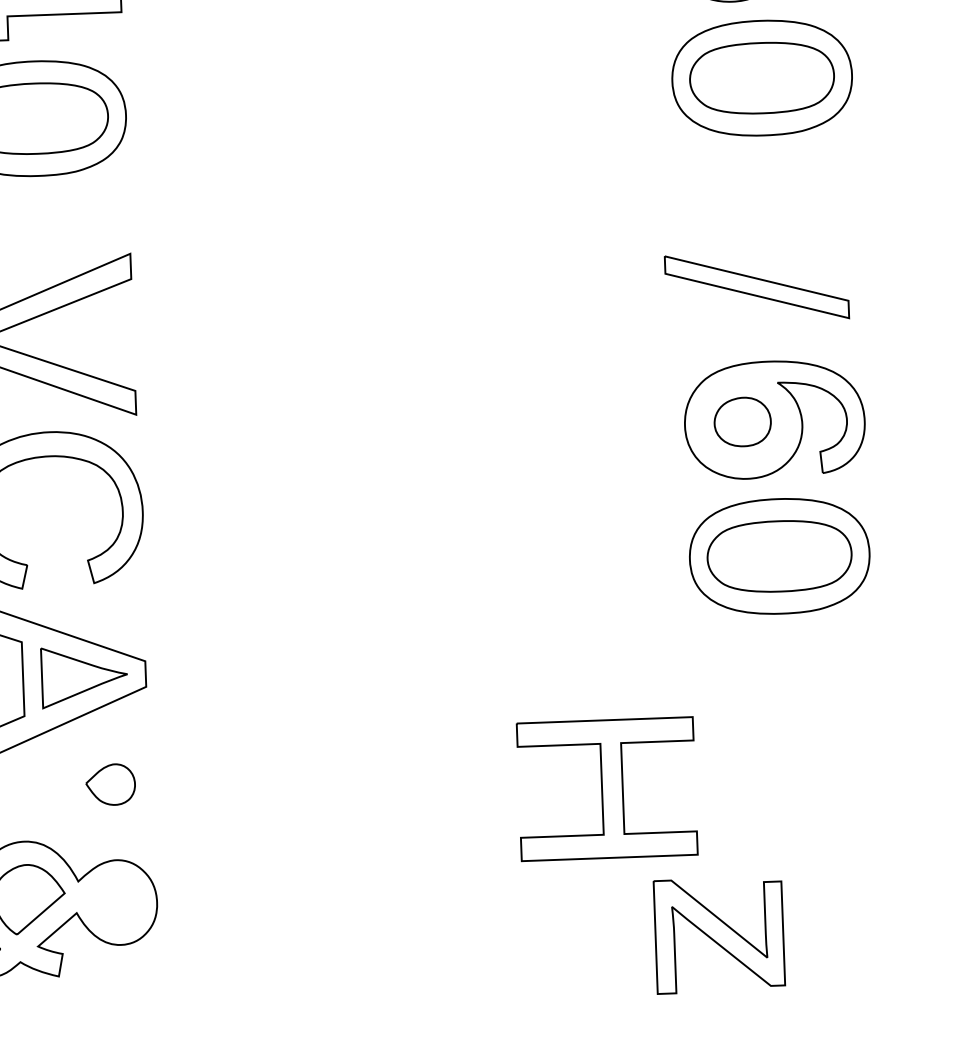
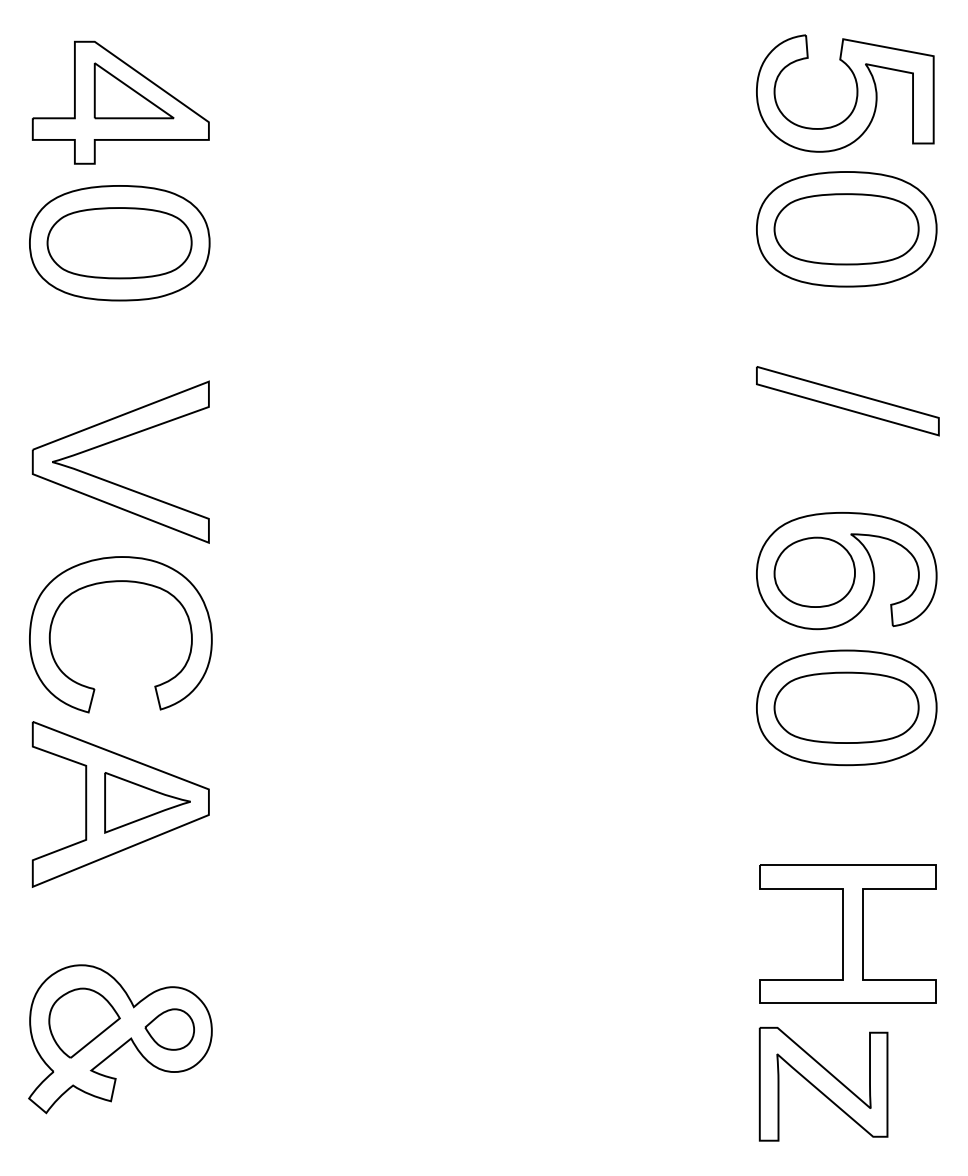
part: (756, 287) -> (847, 401), moved
part: (742, 421) -> (814, 571), size x1.43
part: (110, 784) -> (169, 1029), moved
part: (606, 788) -> (847, 933), moved
part: (719, 934) -> (823, 1083), moved

